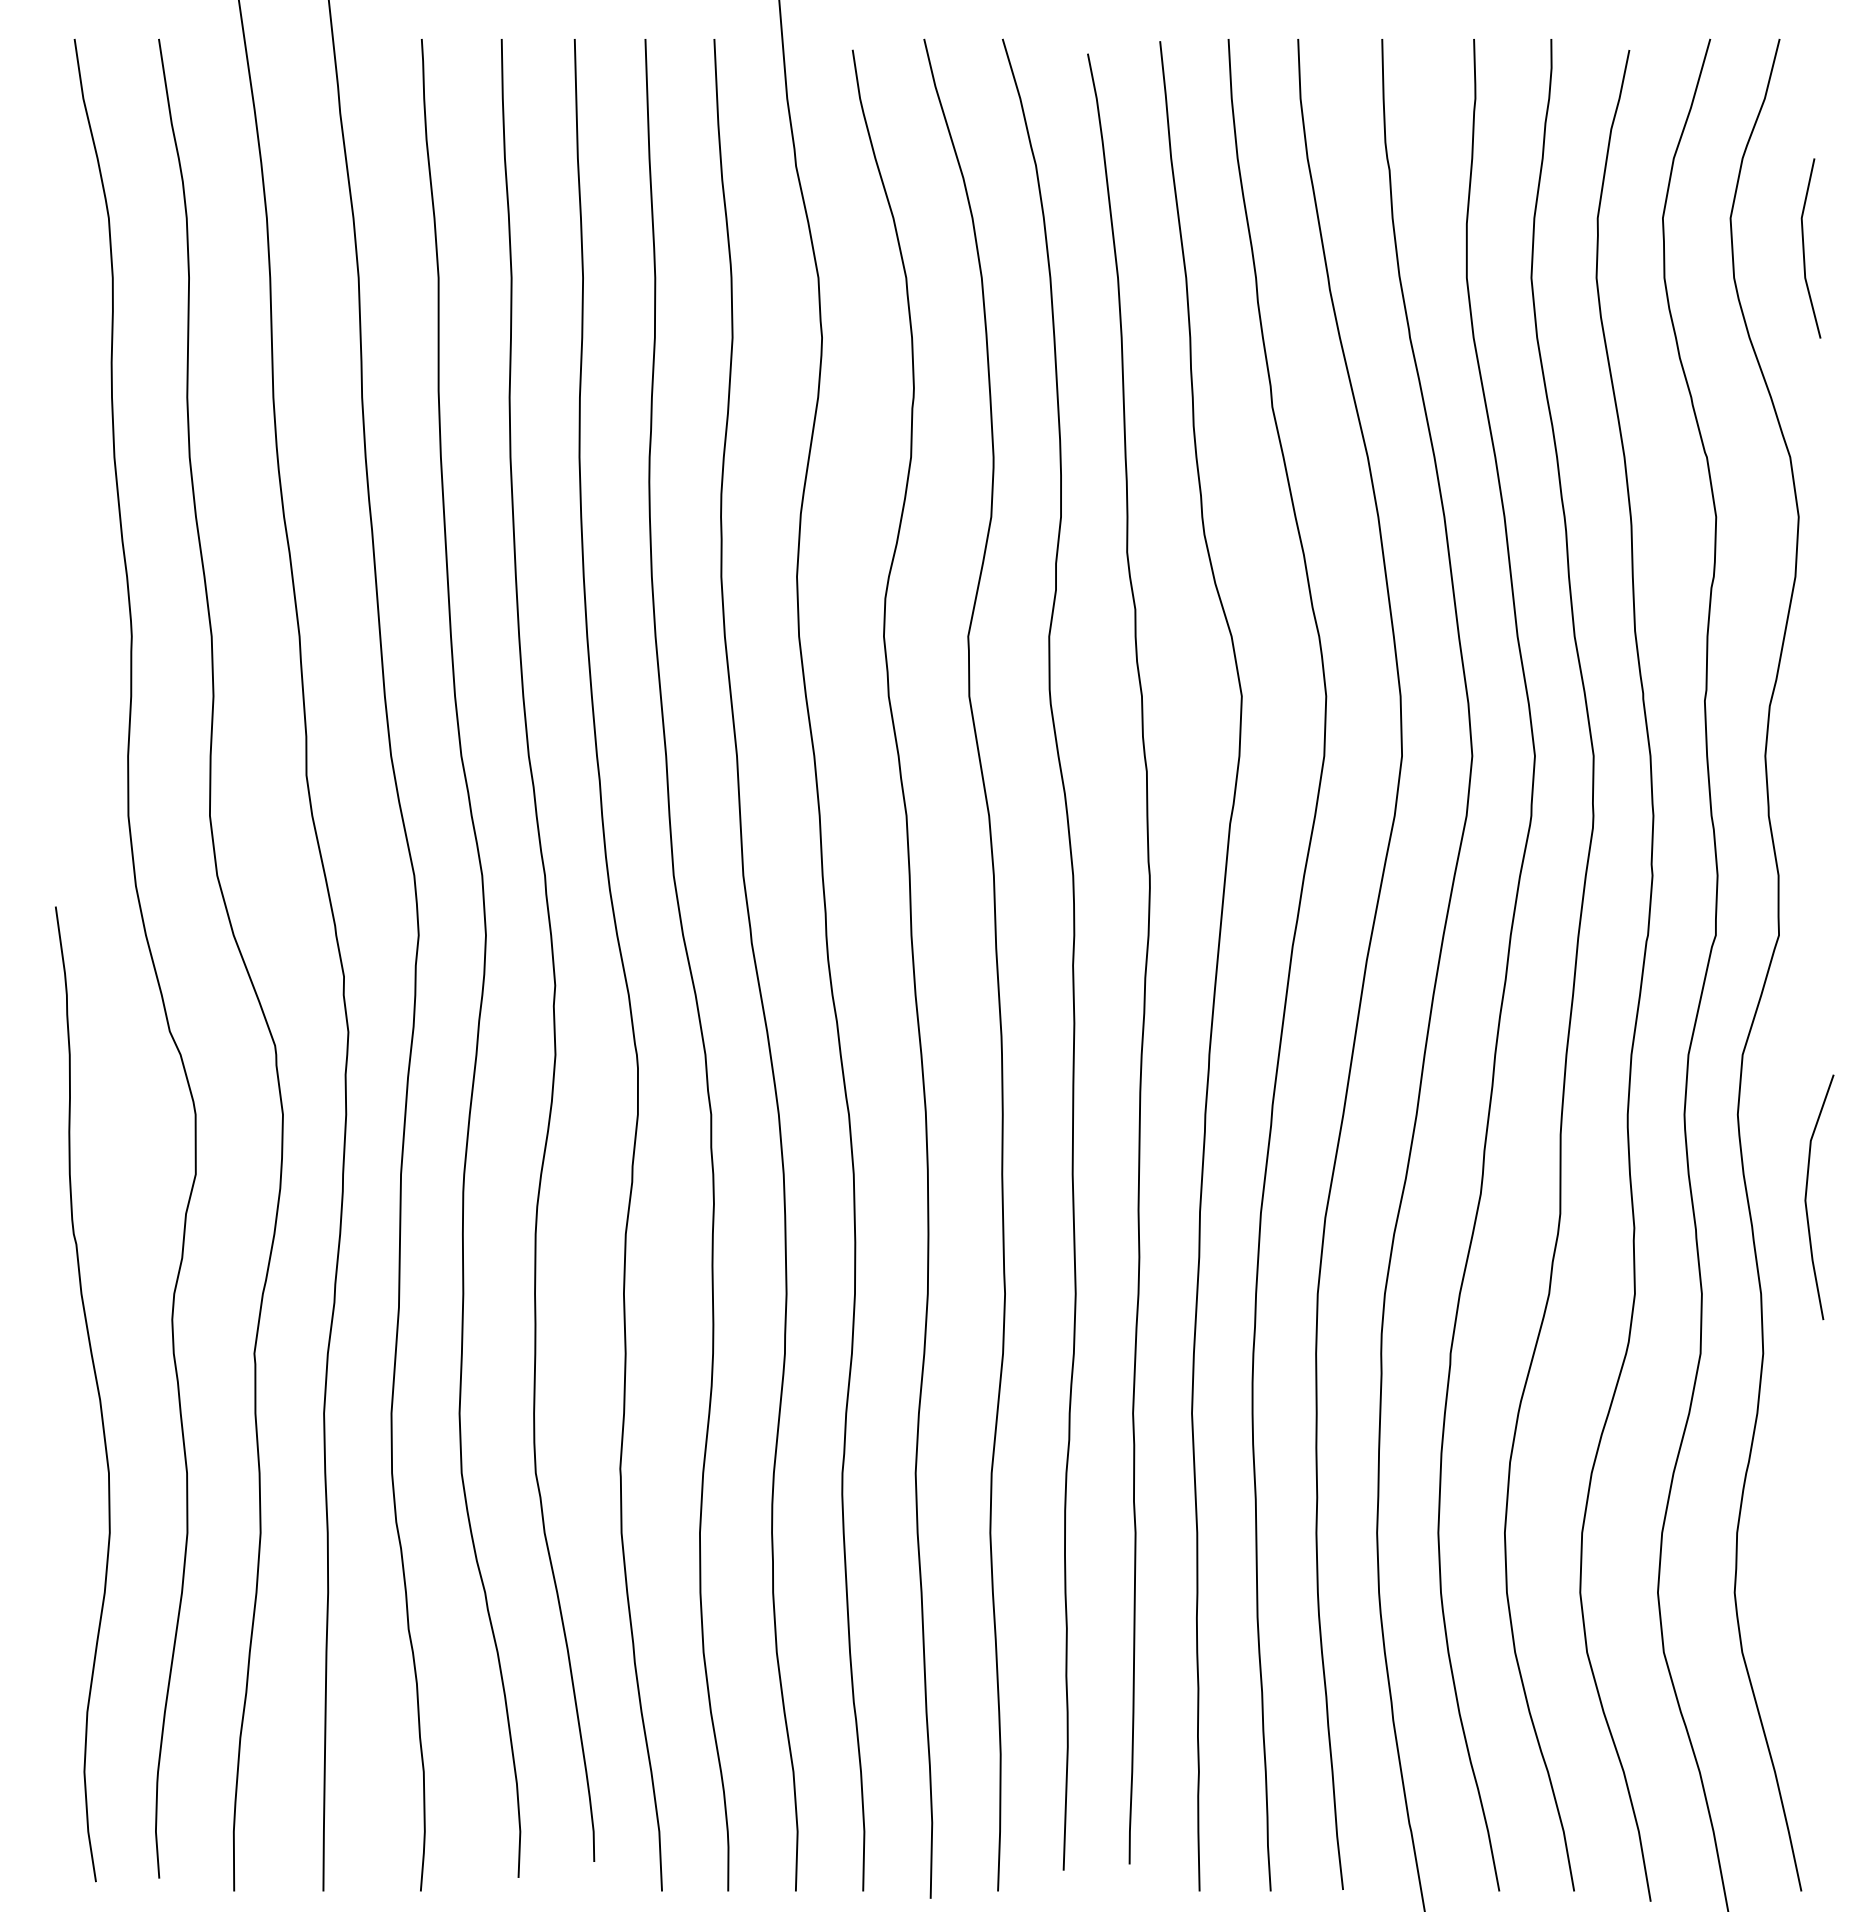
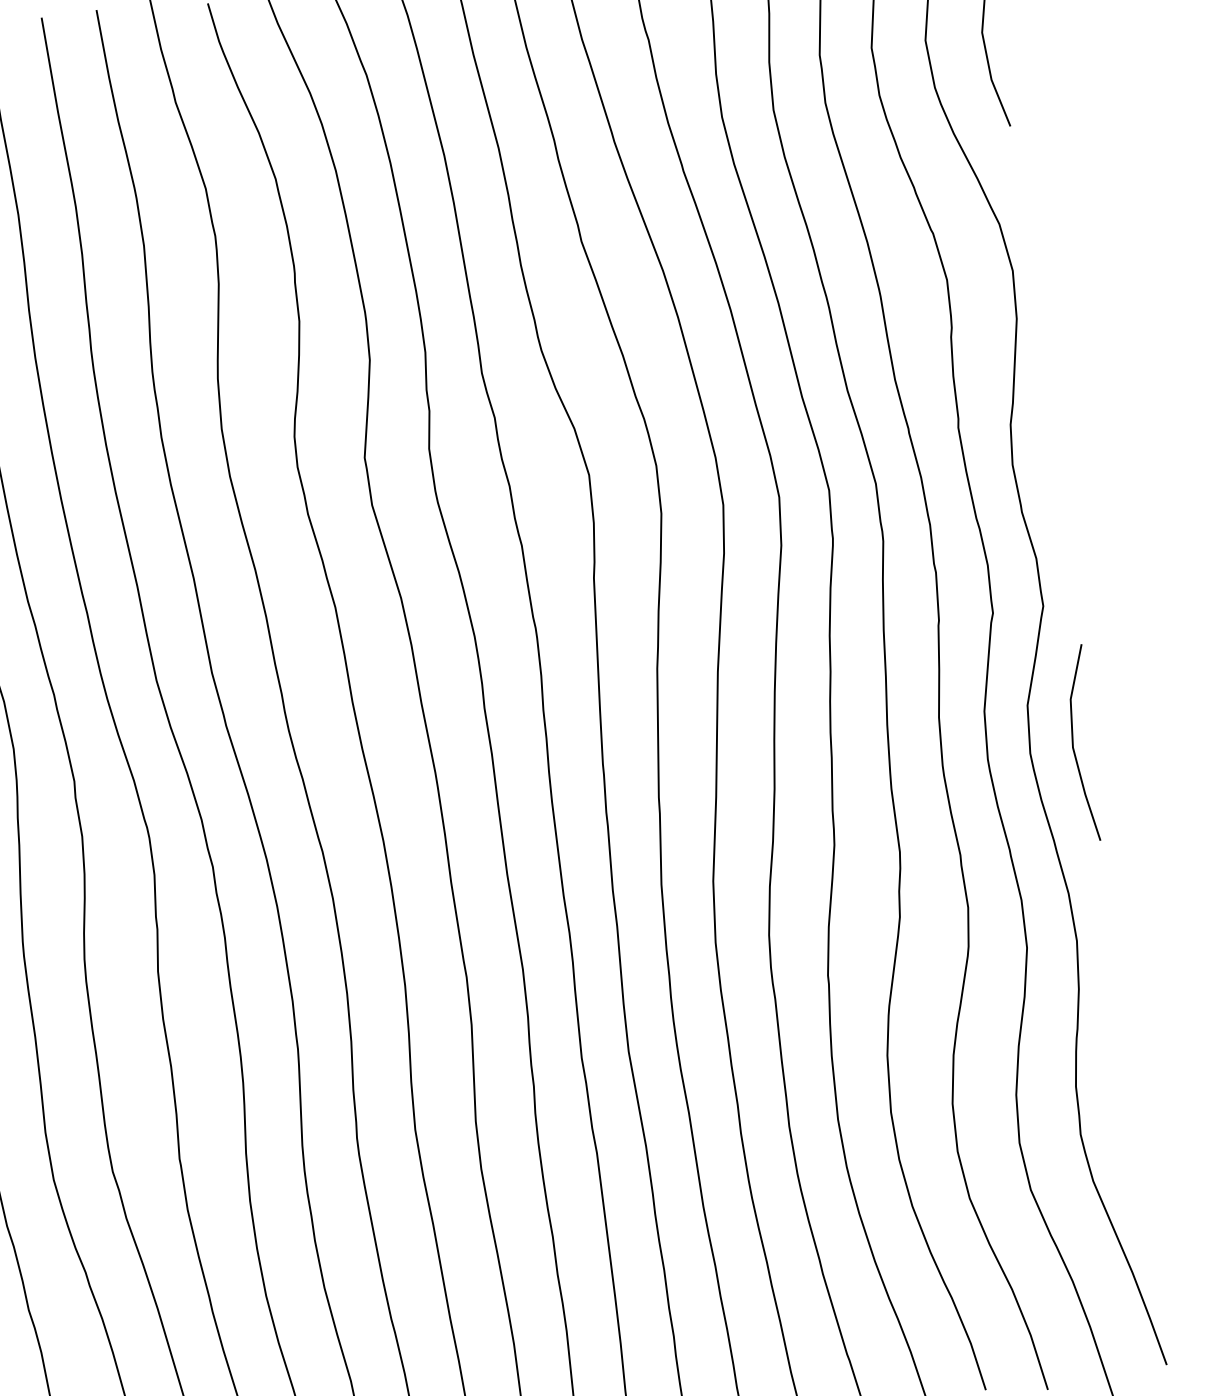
line: (1806, 1197) -> (1073, 744), moved

